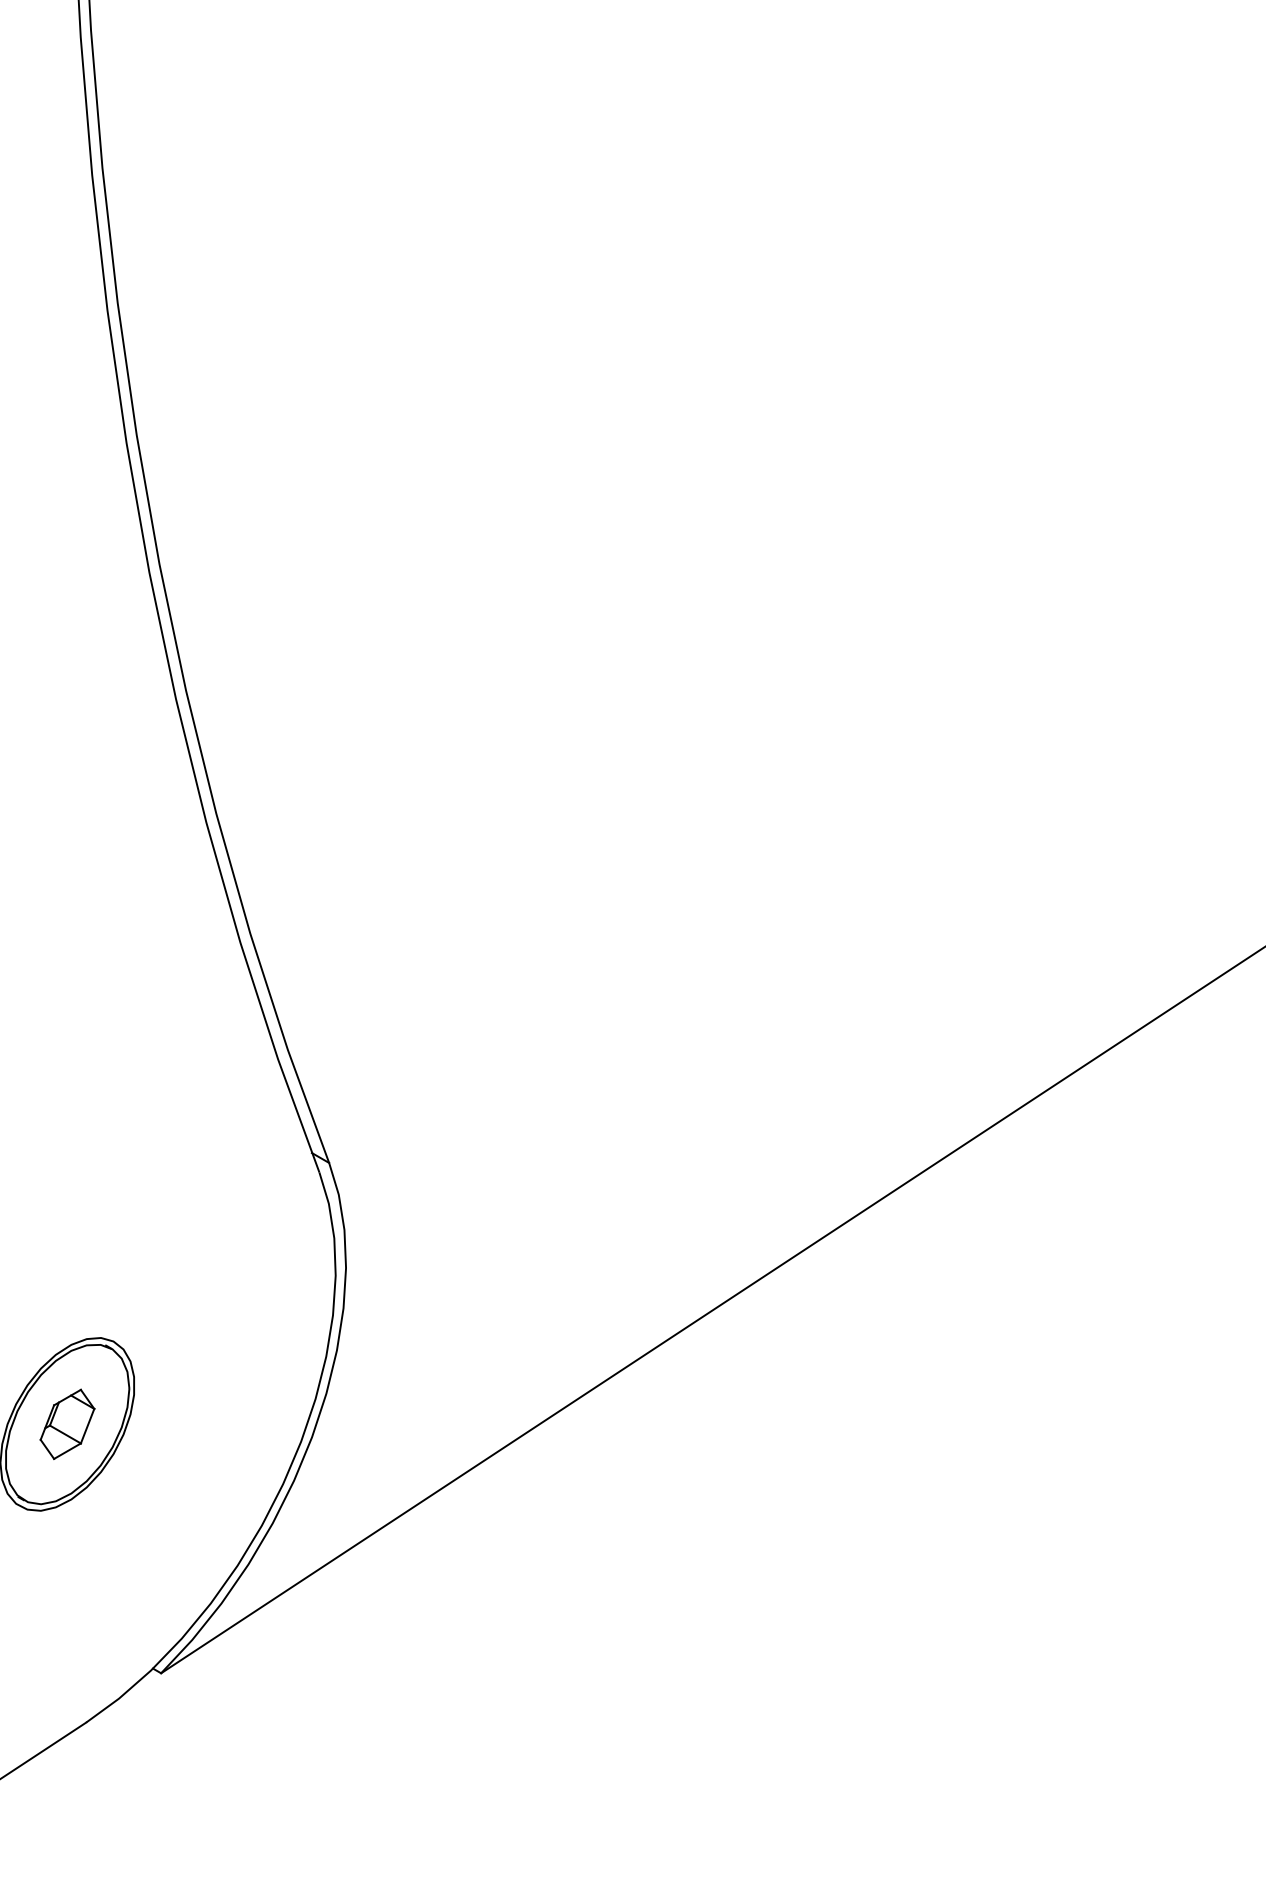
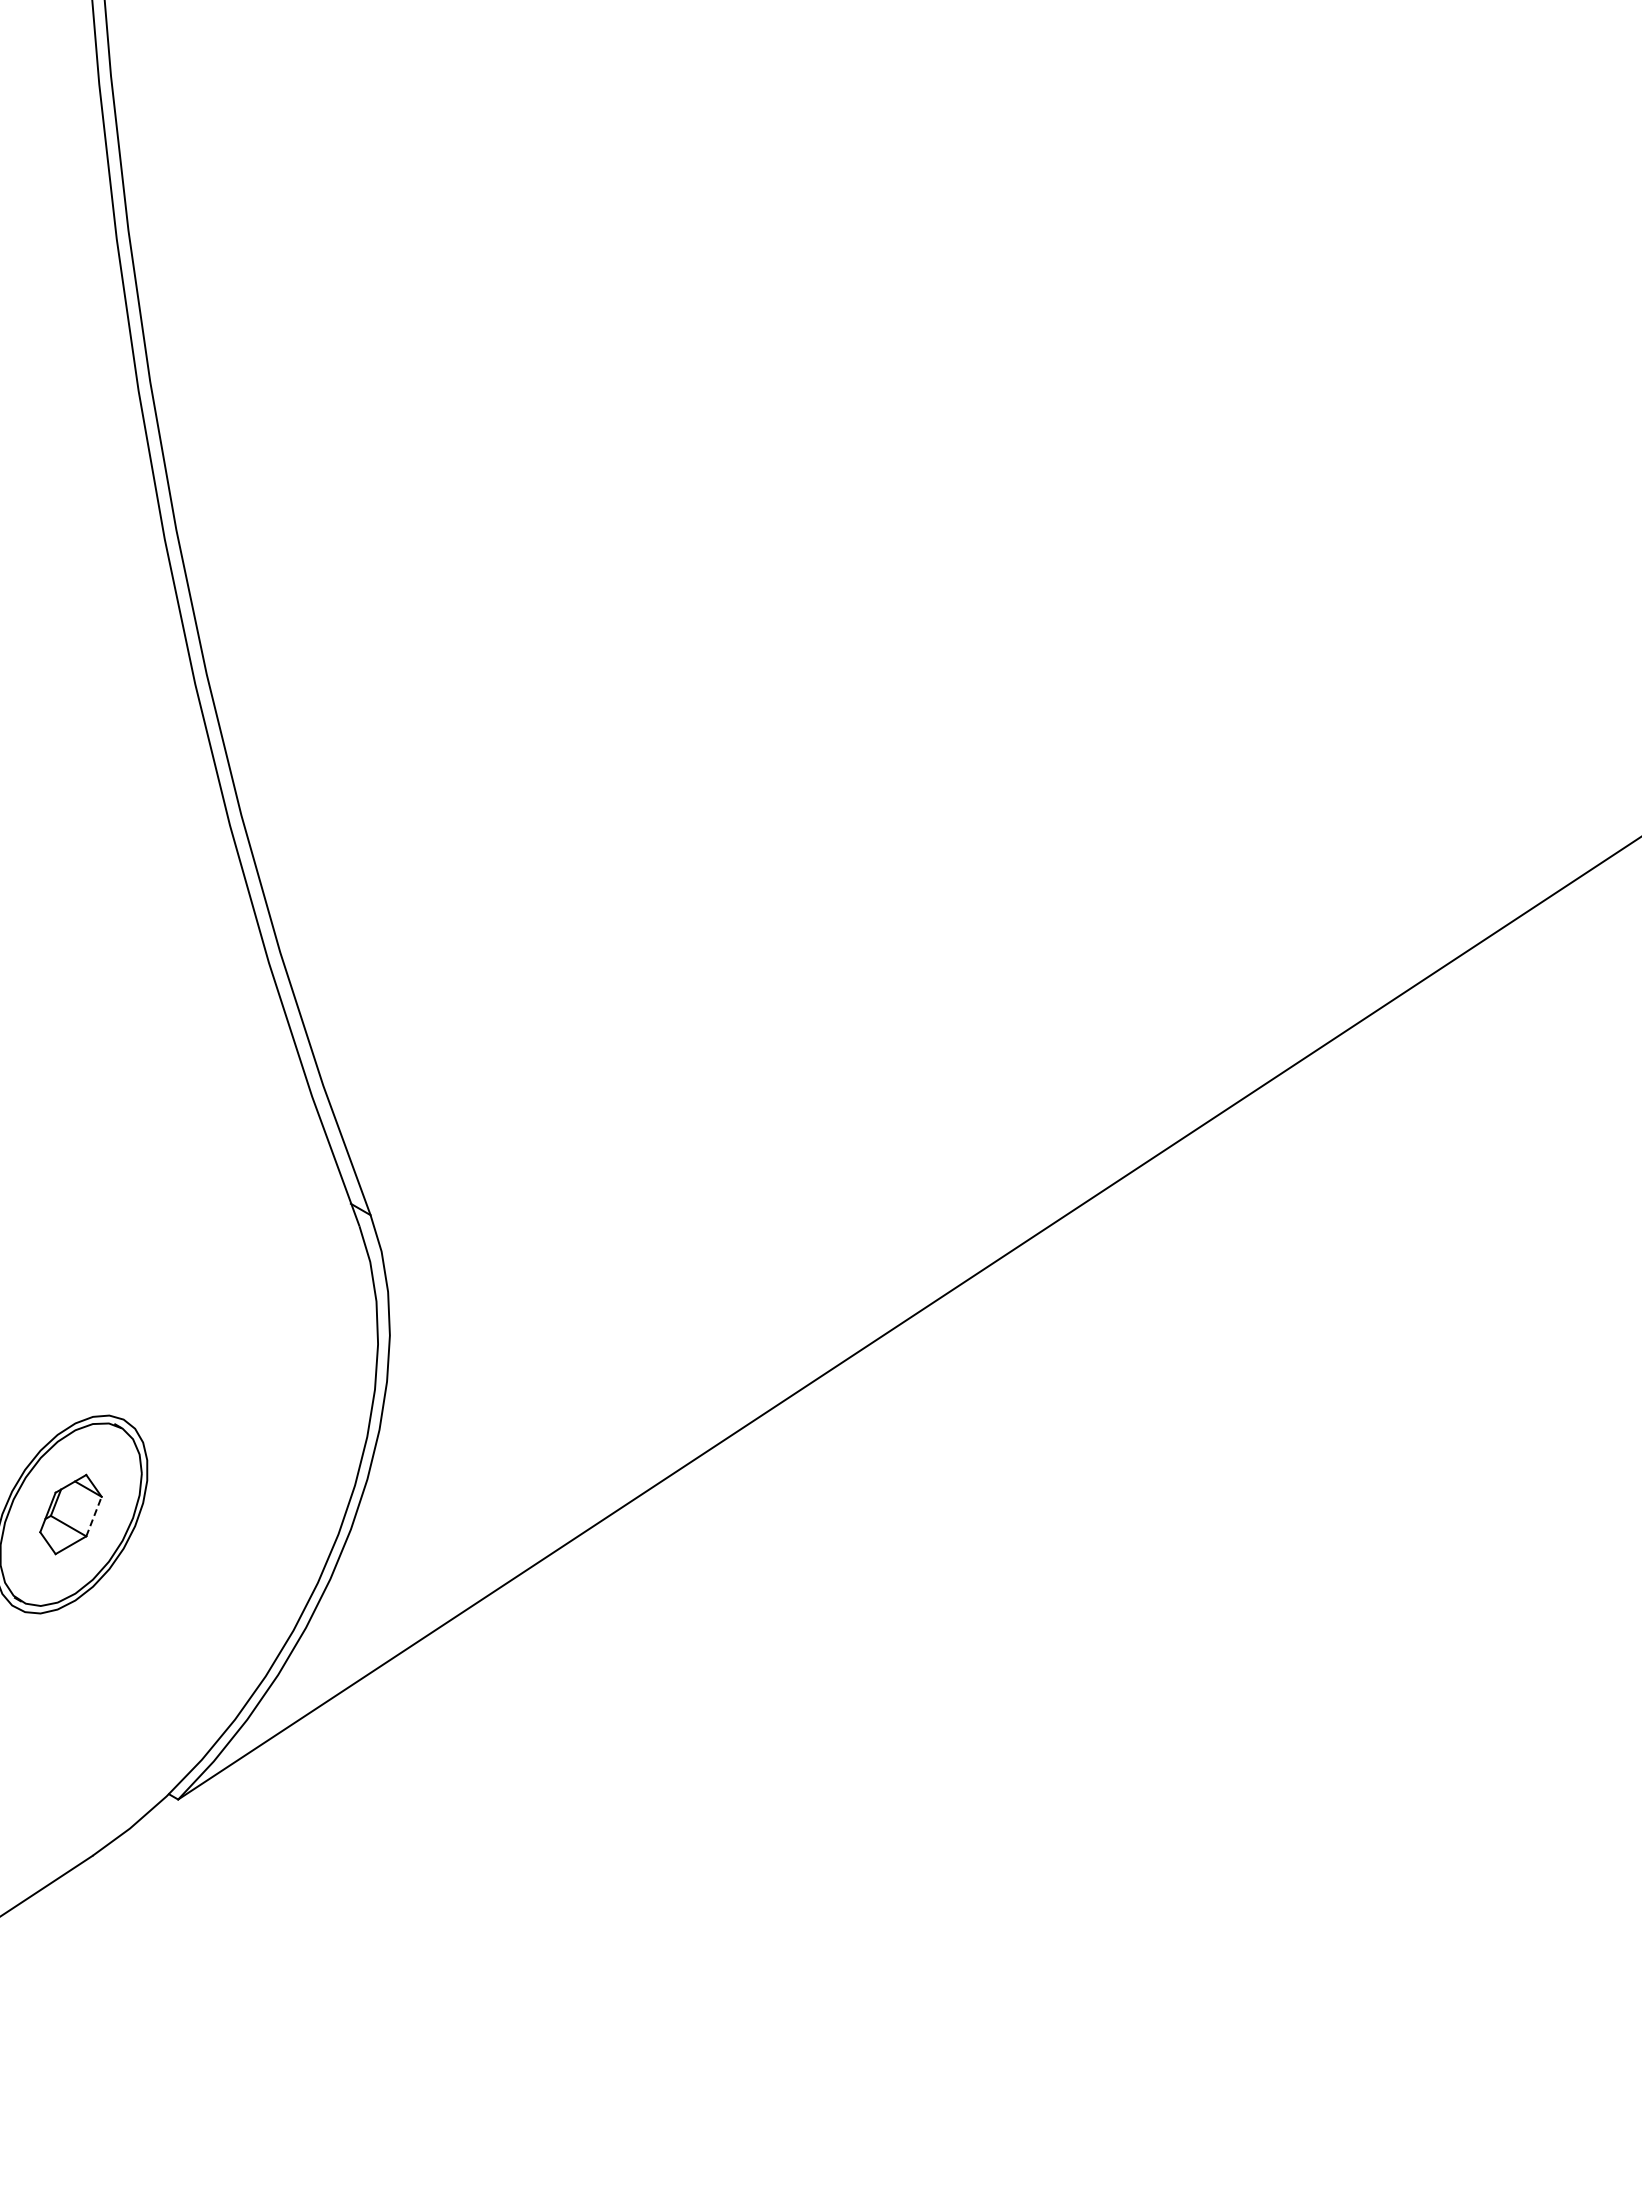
line: (88, 1426) -> (94, 1516), solid -> dashed

